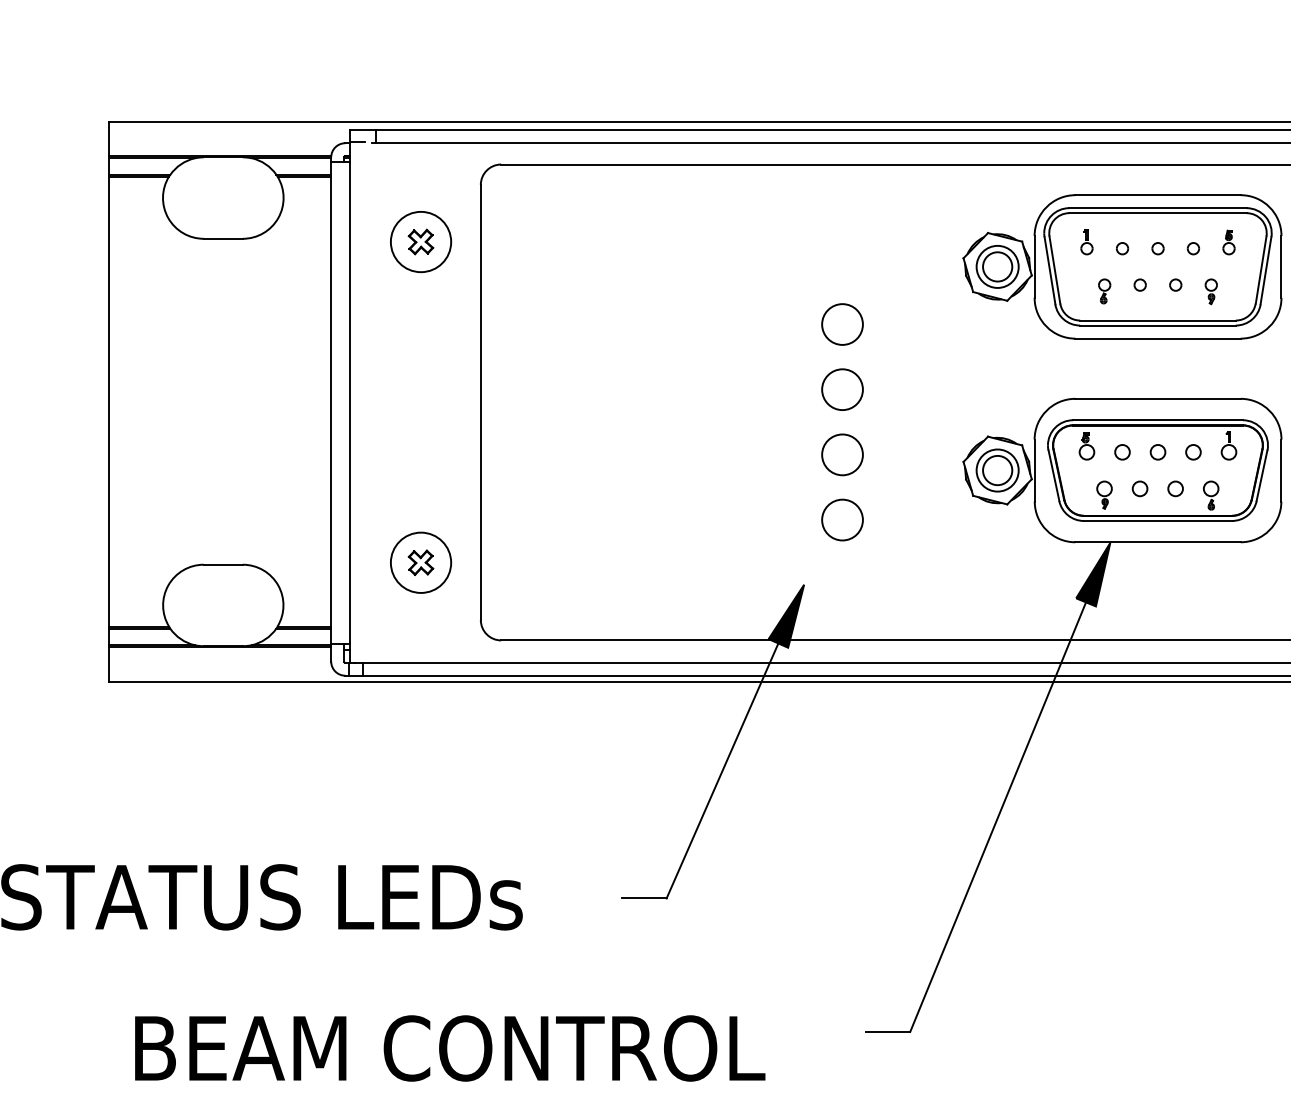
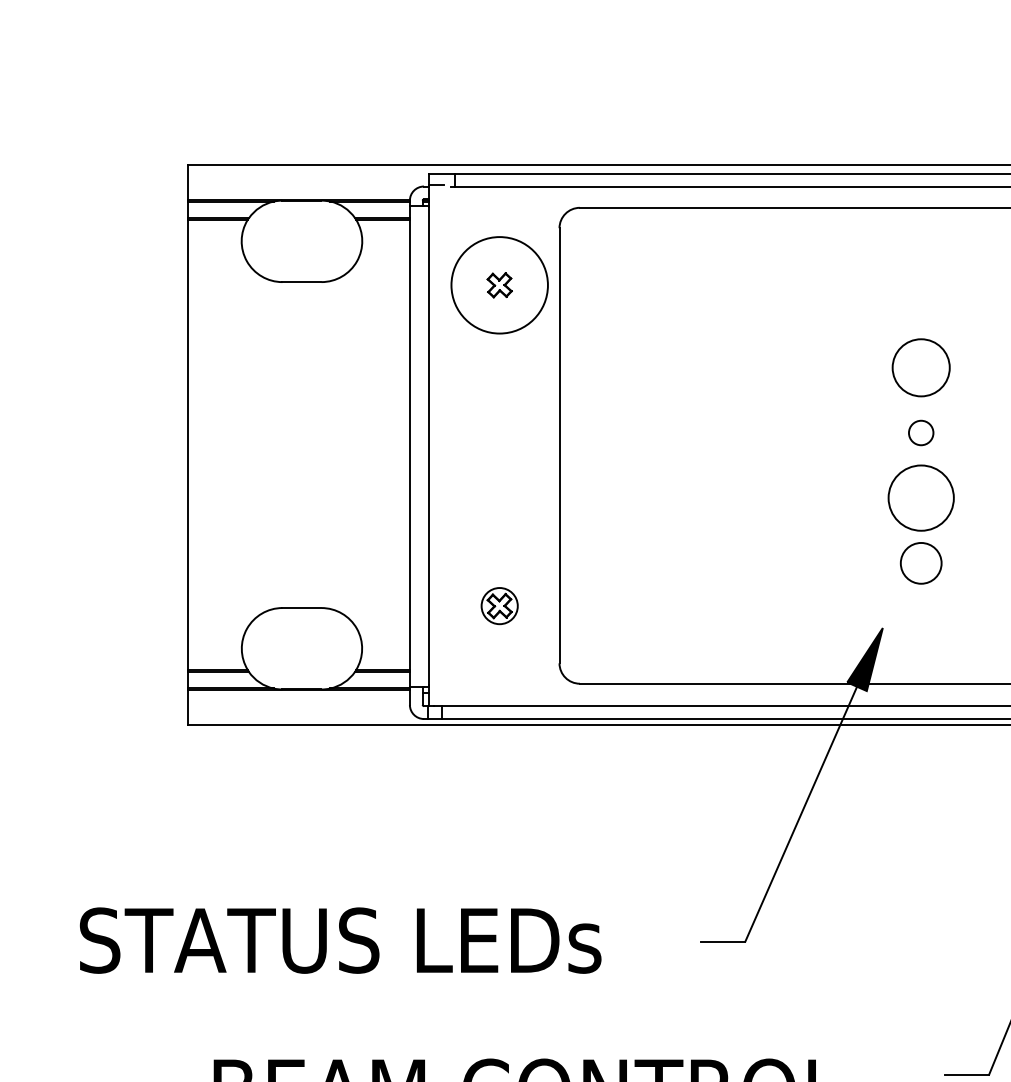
circle: (420, 241) -> (499, 284), size x1.6
circle: (842, 324) -> (921, 367), size x1.4
circle: (842, 389) -> (921, 432), size x0.6
circle: (842, 454) -> (921, 497), size x1.6
circle: (420, 562) -> (499, 605), size x0.6

